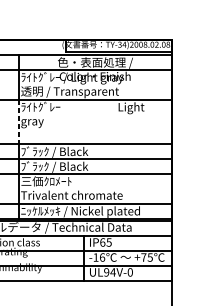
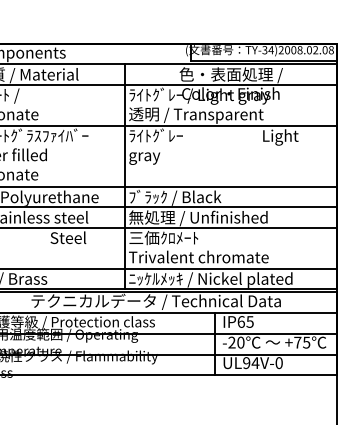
line: (18, 122) -> (125, 156), dashed -> solid
text: (71, 167) -> (198, 218), ﾌﾞﾗｯｸ / Black -> 無処理 / Unfinished
text: (99, 257) -> (236, 342), -16 -> -20

